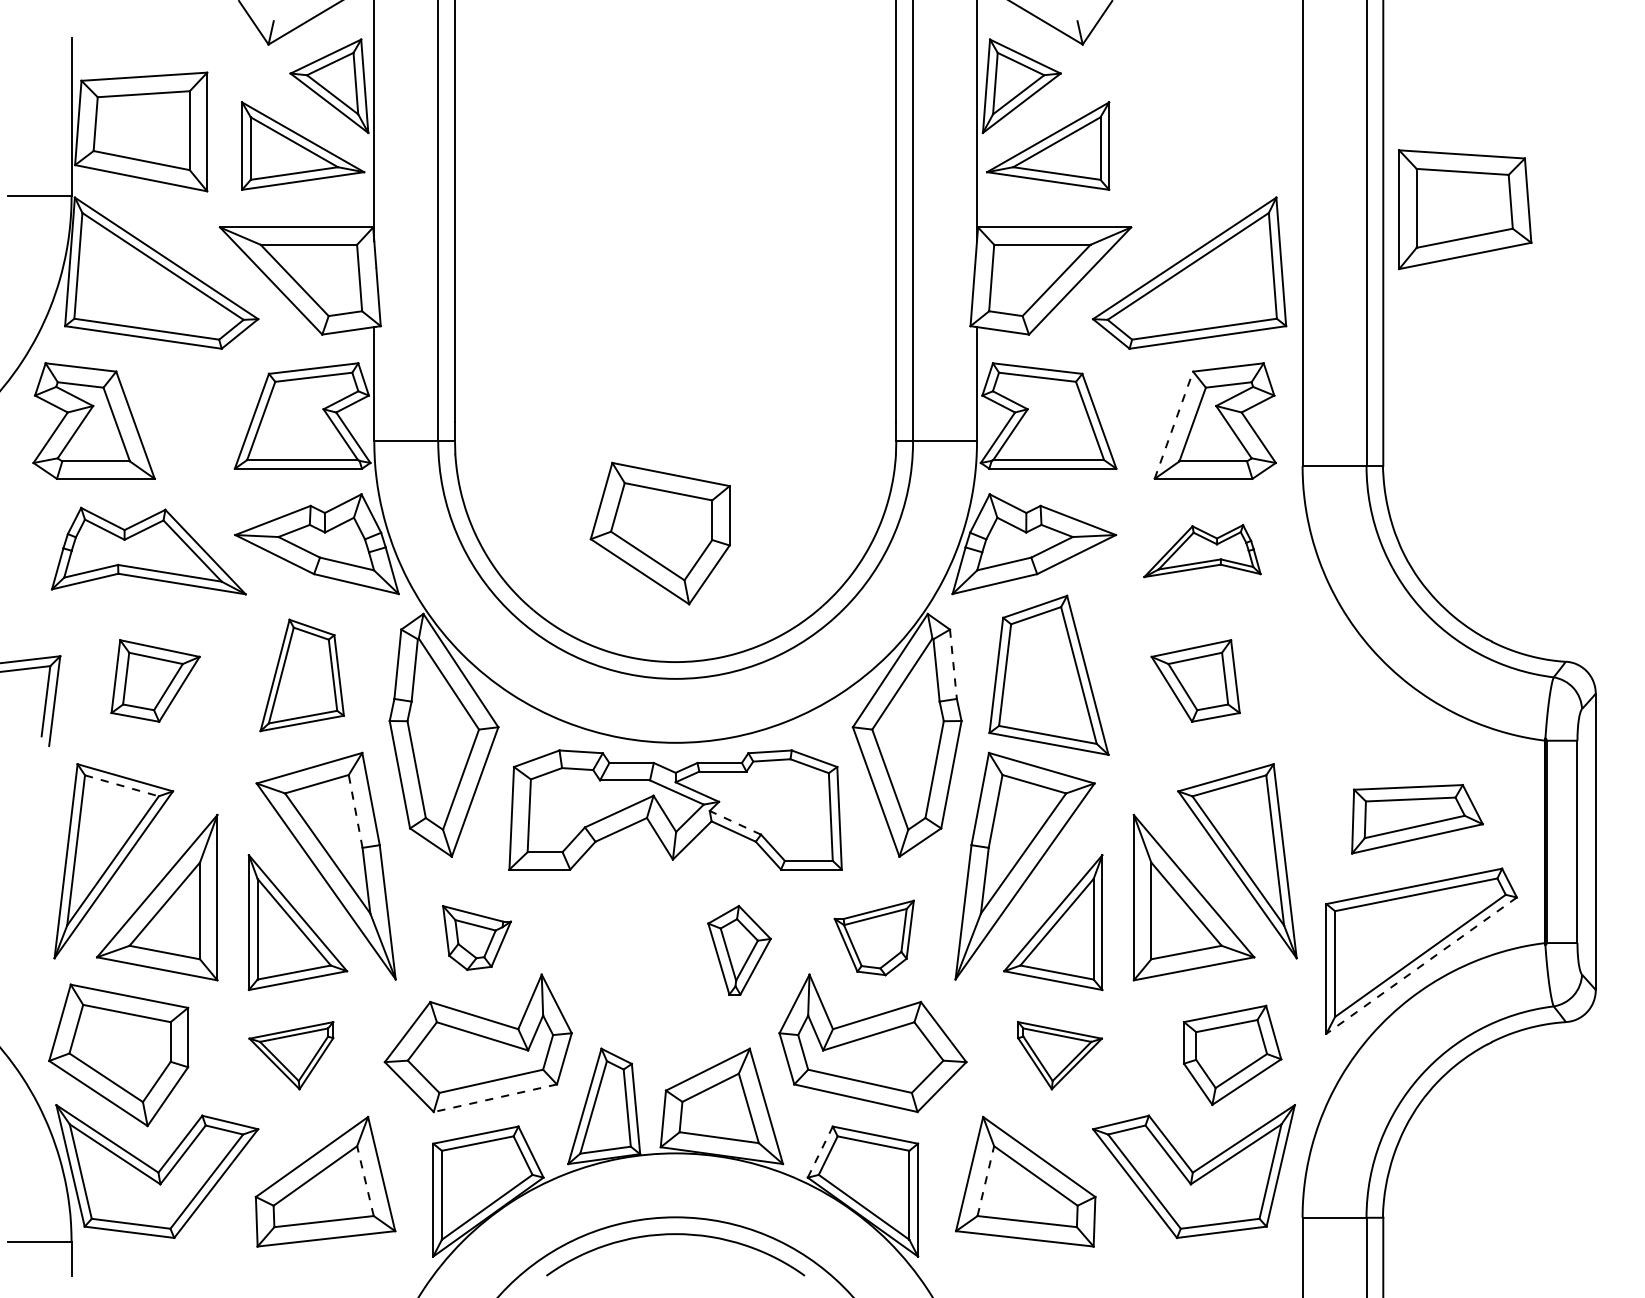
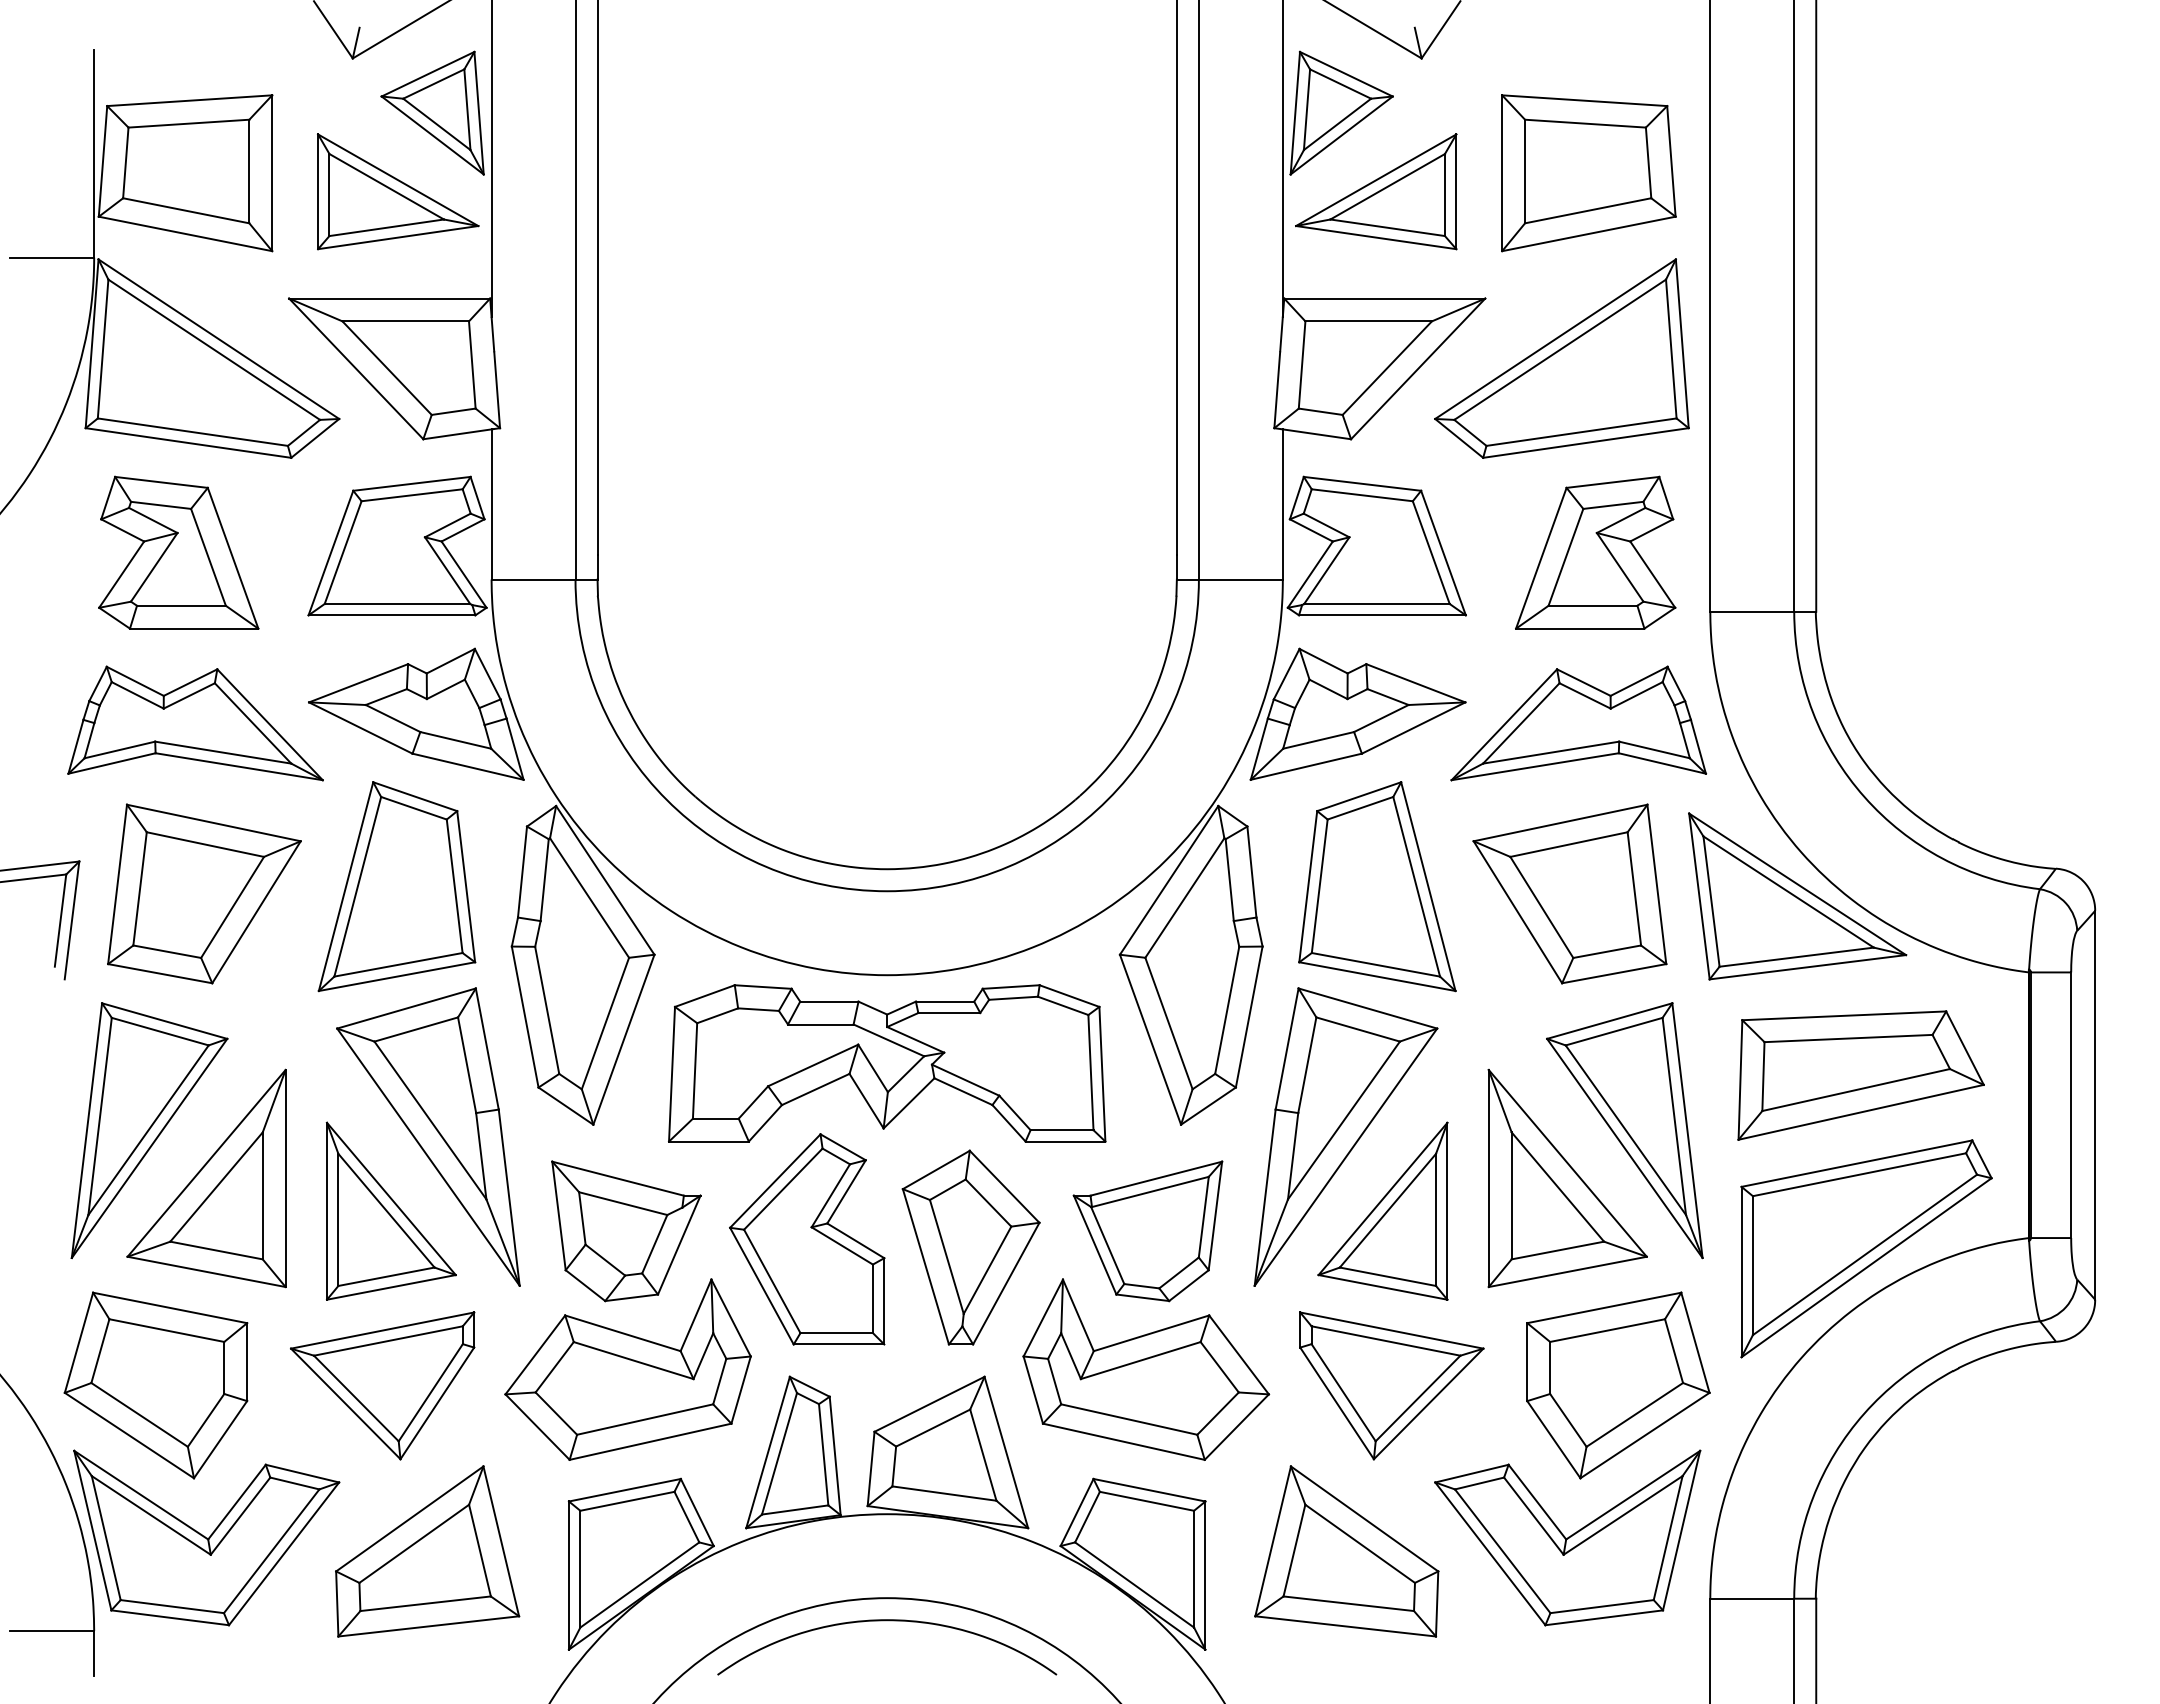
part: (1464, 209) -> (1588, 173), moved
part: (93, 420) -> (178, 552), moved
line: (1174, 425) -> (1541, 558), dashed -> solid
part: (659, 533) -> (866, 700), removed
part: (1202, 551) -> (1578, 723), size x1.67
line: (953, 664) -> (1251, 872), dashed -> solid
part: (301, 675) -> (396, 886), size x1.43
part: (155, 680) -> (204, 893), size x1.67
part: (1195, 680) -> (1569, 893), size x1.67
part: (1369, 682) -> (1797, 896), added
line: (122, 785) -> (160, 1031), dashed -> solid
line: (355, 811) -> (467, 1065), dashed -> solid
part: (1417, 819) -> (1860, 1075), size x1.43
line: (735, 822) -> (965, 1079), dashed -> solid
part: (477, 938) -> (626, 1231), size x1.67
part: (873, 938) -> (1147, 1231), size x1.43
part: (614, 944) -> (807, 1239), added
part: (739, 950) -> (970, 1247), size x1.67
line: (1421, 965) -> (1866, 1267), dashed -> solid
part: (291, 1055) -> (382, 1385), size x1.67
part: (1059, 1055) -> (1391, 1385), size x1.67
part: (1232, 1055) -> (1618, 1385), size x1.43
line: (495, 1098) -> (650, 1441), dashed -> solid
line: (820, 1152) -> (1077, 1512), dashed -> solid
line: (365, 1181) -> (479, 1550), dashed -> solid
line: (985, 1181) -> (1294, 1550), dashed -> solid

